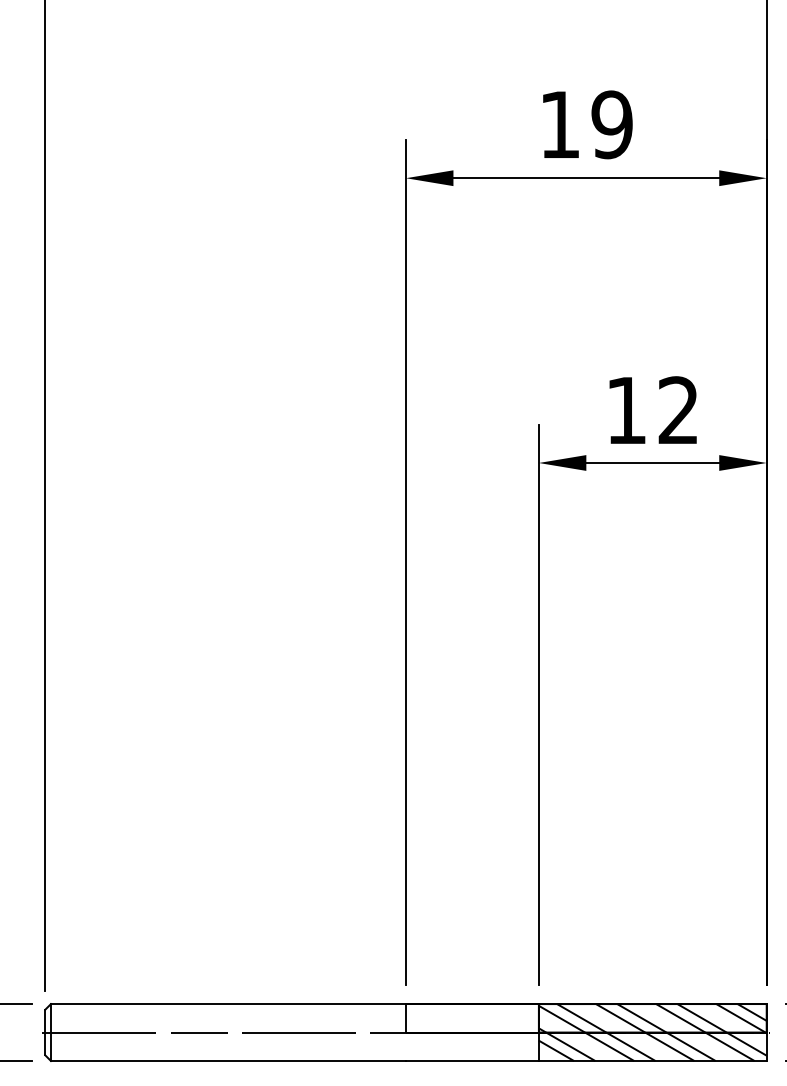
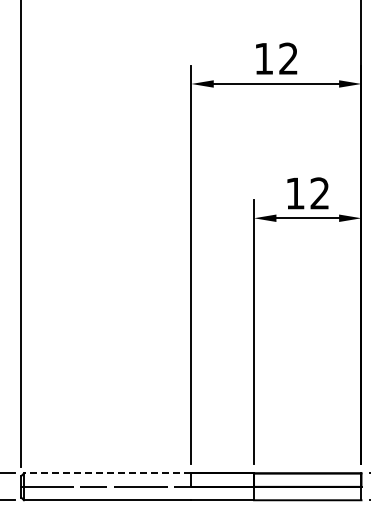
text: (611, 124) -> (288, 58), 19 -> 12
line: (228, 1004) -> (107, 473), solid -> dashed
hatch: (652, 1031) -> (307, 486), removed

